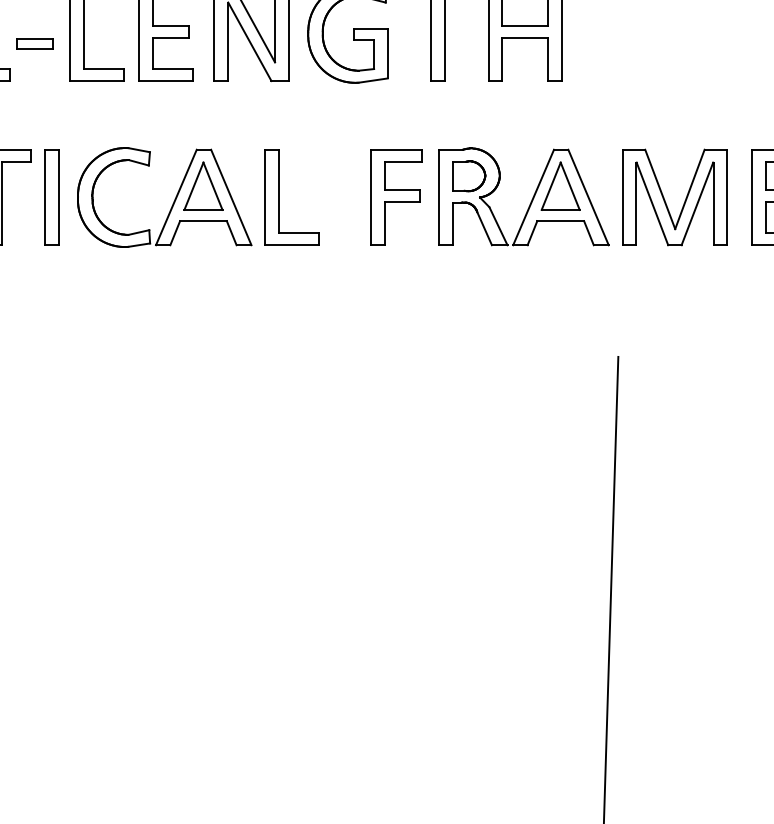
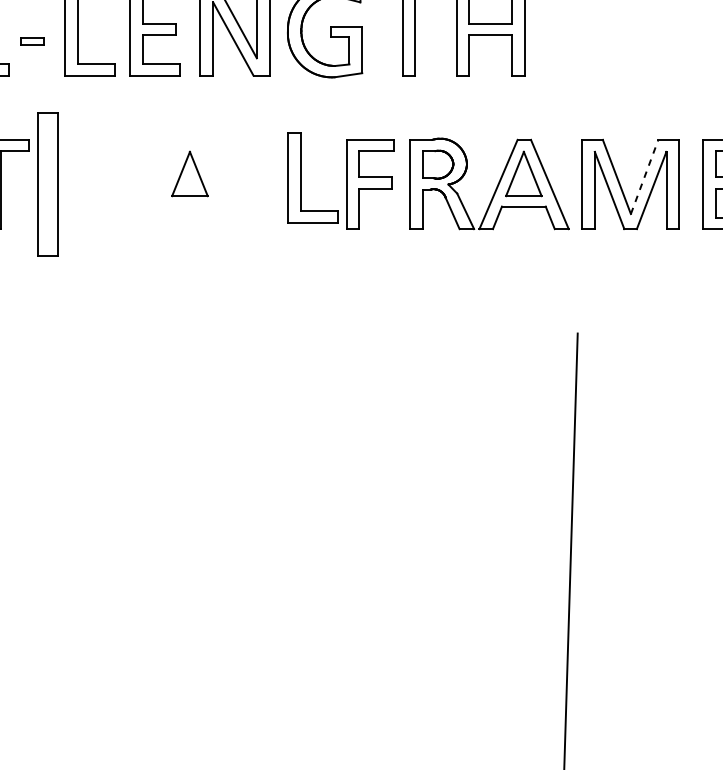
part: (34, 43) -> (32, 40), size x0.7
line: (690, 188) -> (645, 176), solid -> dashed
part: (51, 197) -> (47, 184), size x1.6
part: (279, 197) -> (301, 177), moved
part: (173, 201) -> (161, 188), removed

